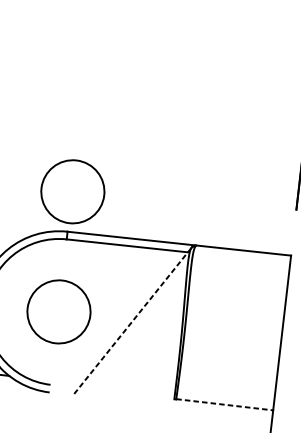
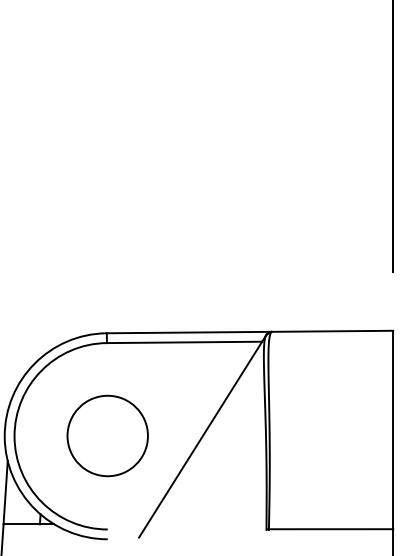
circle: (72, 191) -> (107, 281), removed
line: (132, 320) -> (202, 436), dashed -> solid
line: (225, 405) -> (331, 529), dashed -> solid

